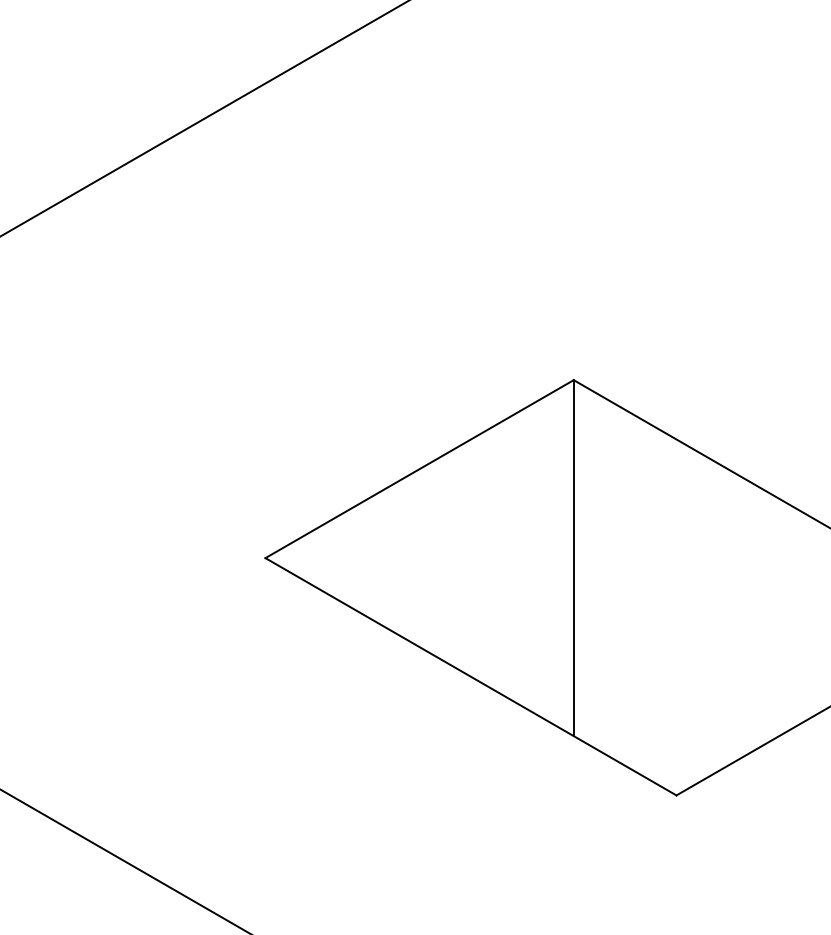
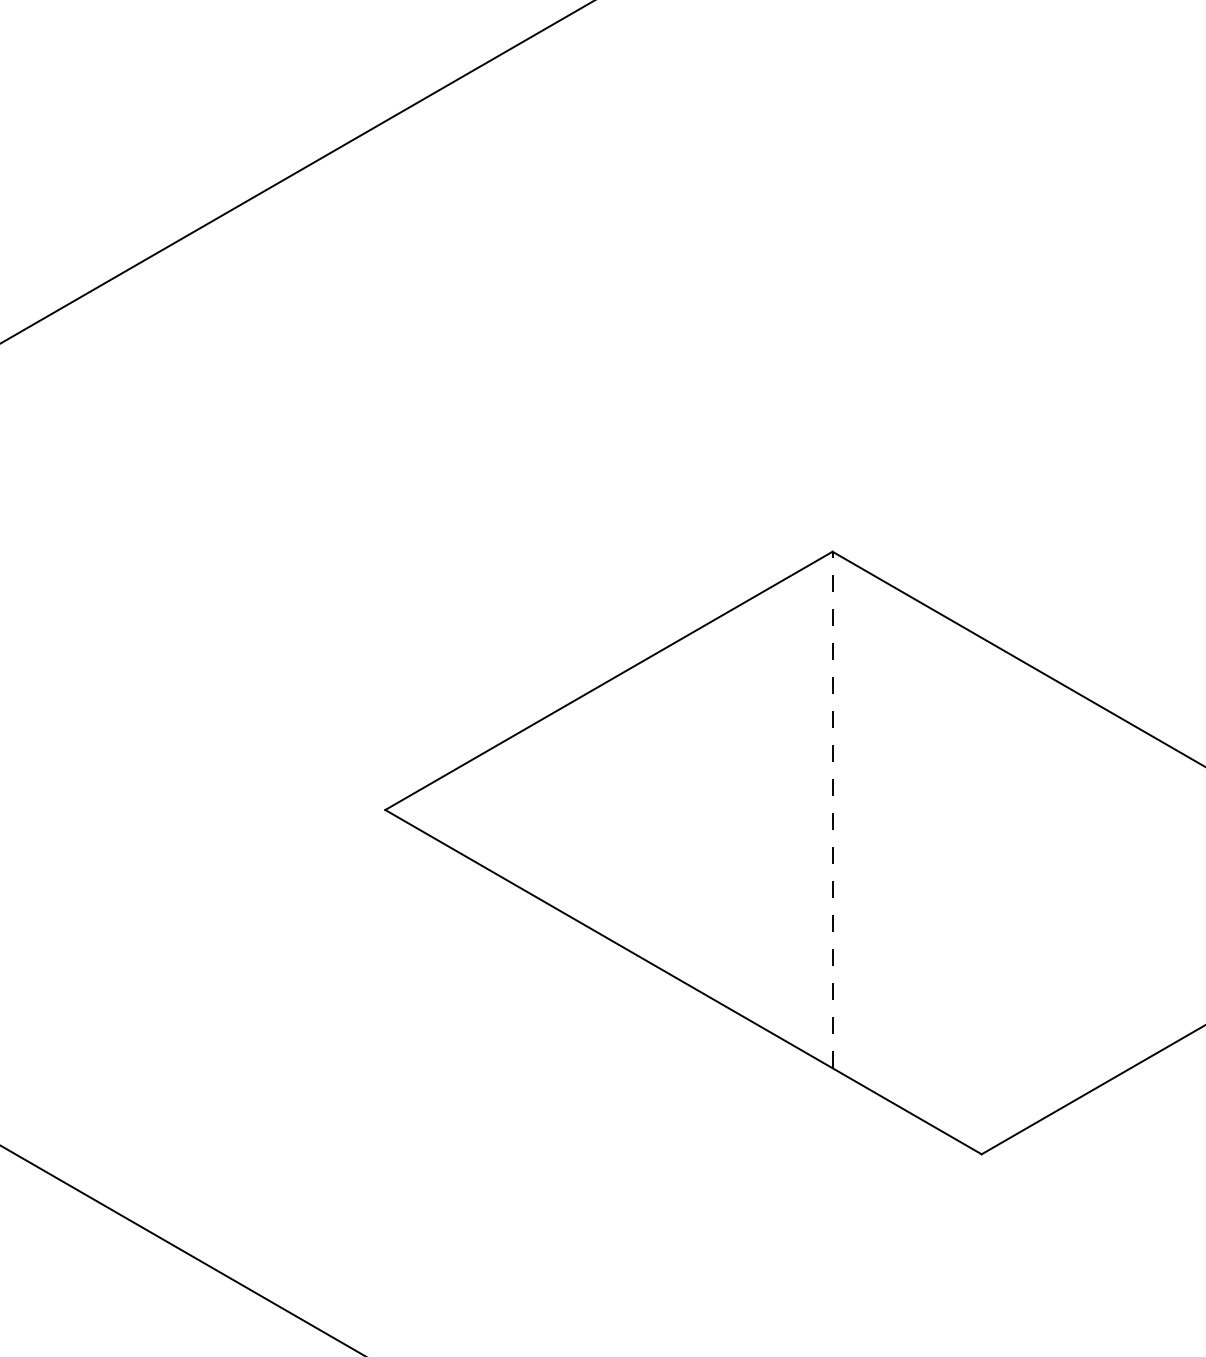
line: (573, 558) -> (832, 810), solid -> dashed

